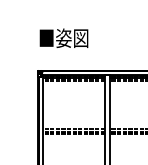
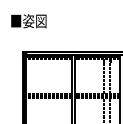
text: (63, 38) -> (28, 21), moved

